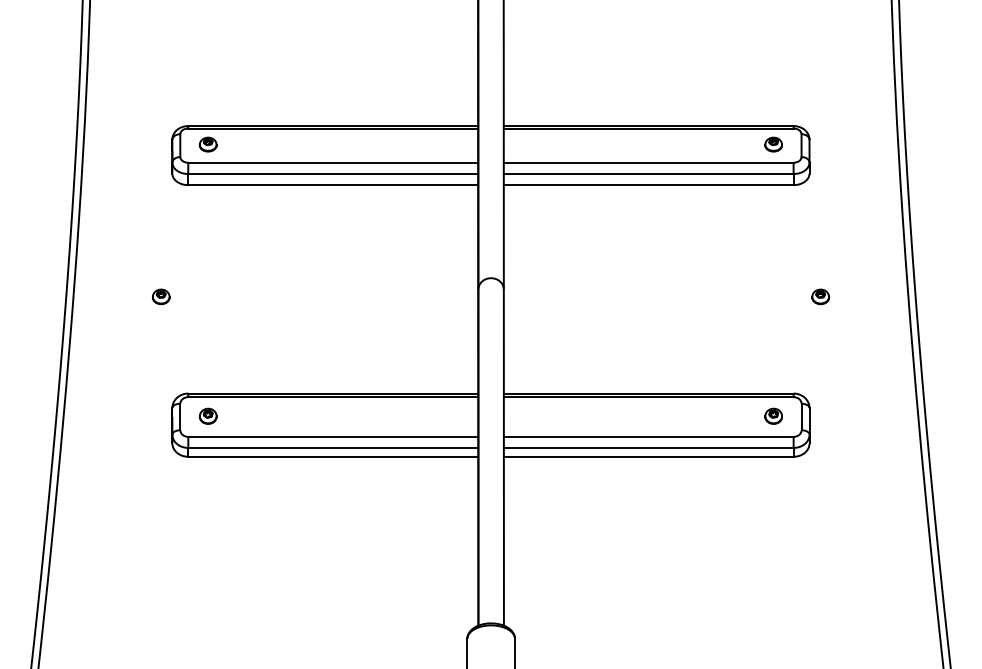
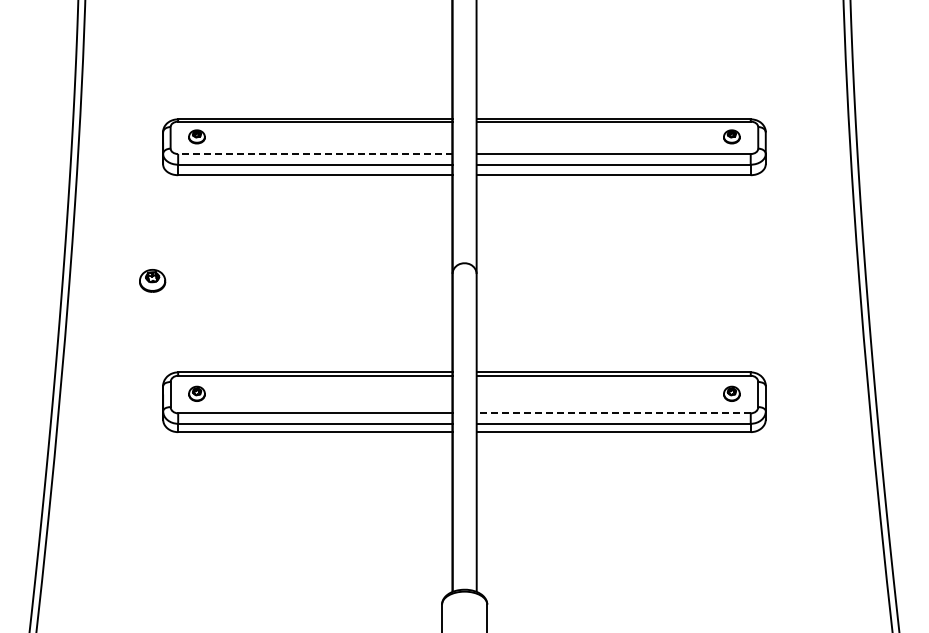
line: (332, 163) -> (314, 154), solid -> dashed
part: (161, 296) -> (152, 280), size x1.6
part: (820, 296) -> (776, 280), removed
line: (648, 437) -> (613, 413), solid -> dashed

